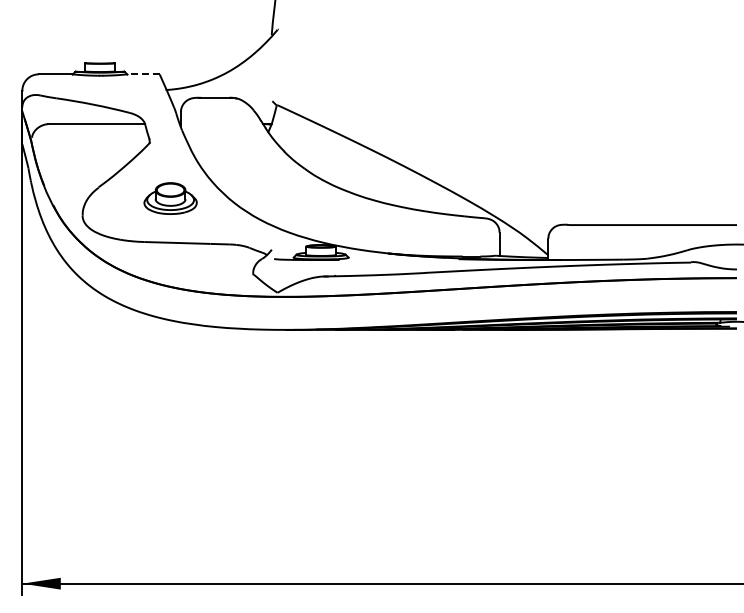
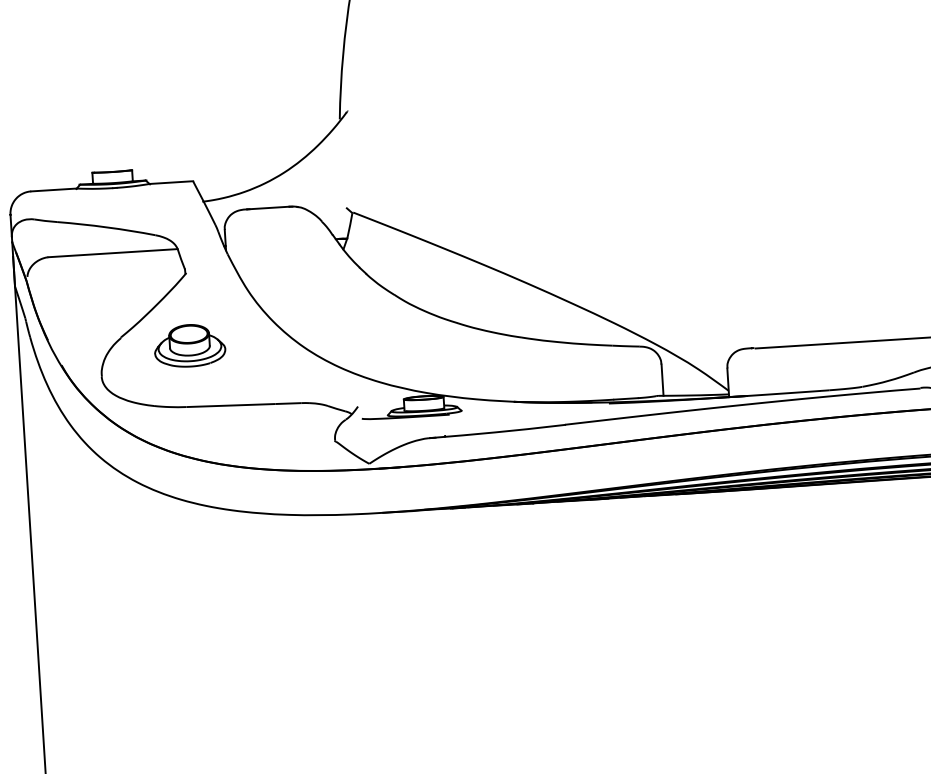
line: (143, 74) -> (171, 182), dashed -> solid
part: (170, 198) -> (189, 345), moved

